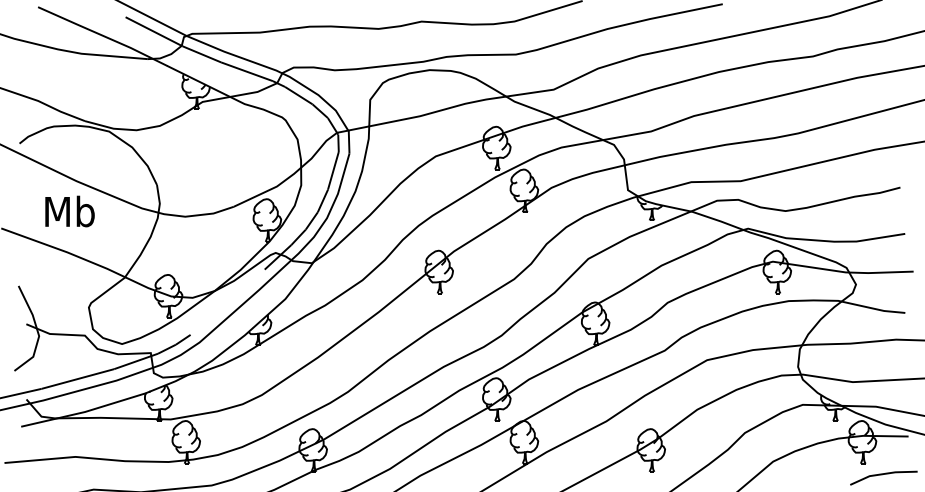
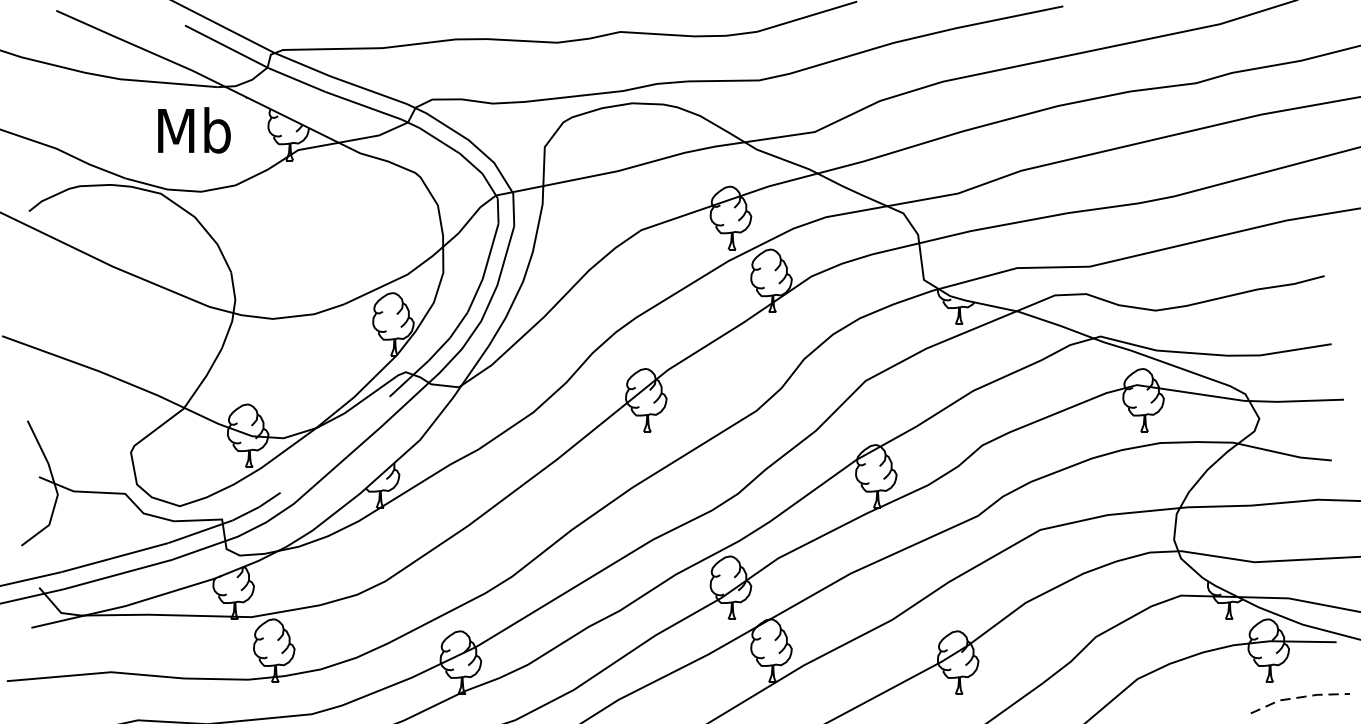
text: (69, 211) -> (193, 130), moved
line: (883, 474) -> (1299, 698), solid -> dashed

